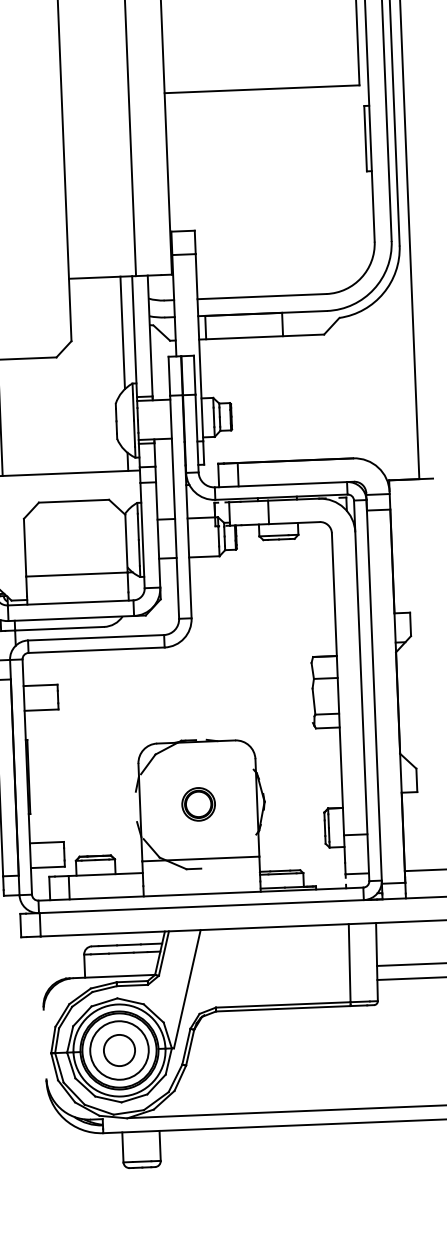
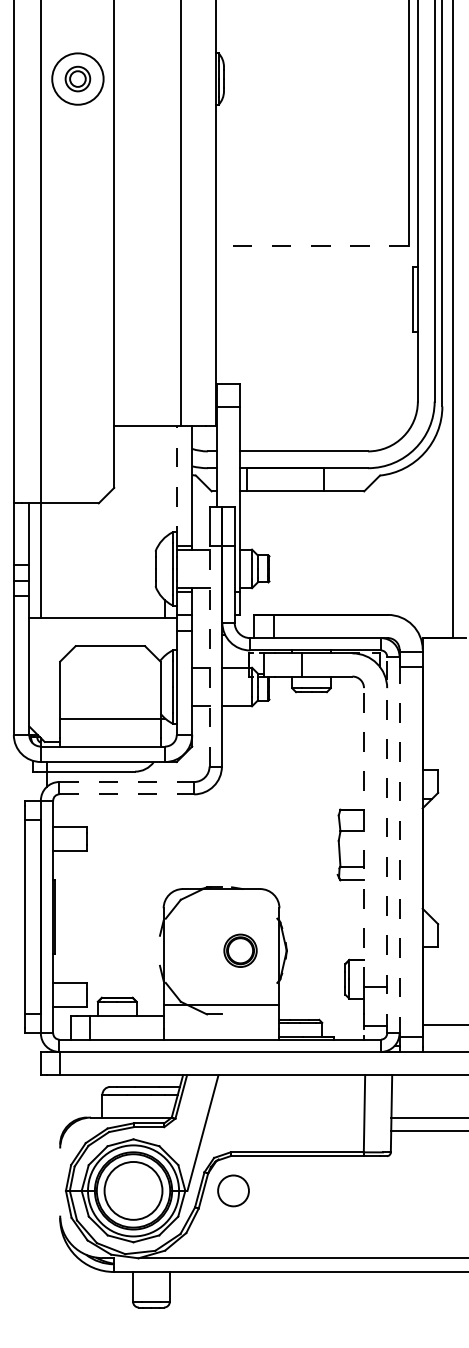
line: (261, 89) -> (312, 246), solid -> dashed
line: (123, 332) -> (165, 481), removed
line: (134, 336) -> (176, 485), solid -> dashed
line: (174, 506) -> (209, 655), solid -> dashed
line: (96, 638) -> (127, 782), solid -> dashed
line: (97, 650) -> (127, 794), solid -> dashed
line: (338, 684) -> (364, 837), solid -> dashed
line: (361, 690) -> (387, 844), solid -> dashed
line: (374, 696) -> (399, 851), solid -> dashed
part: (198, 804) -> (240, 950), moved
circle: (119, 1050) -> (233, 1190), moved

